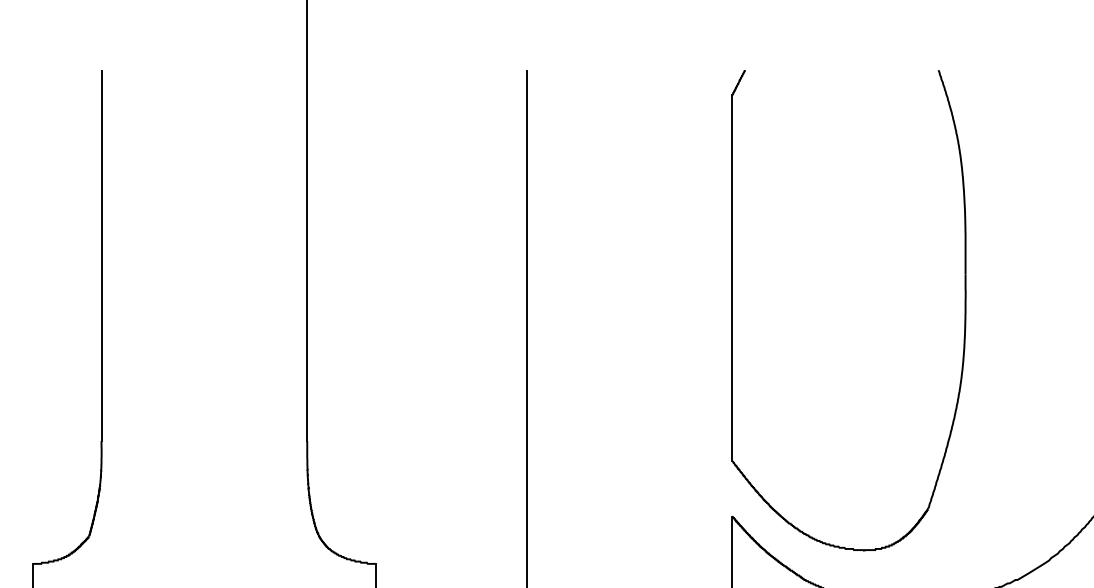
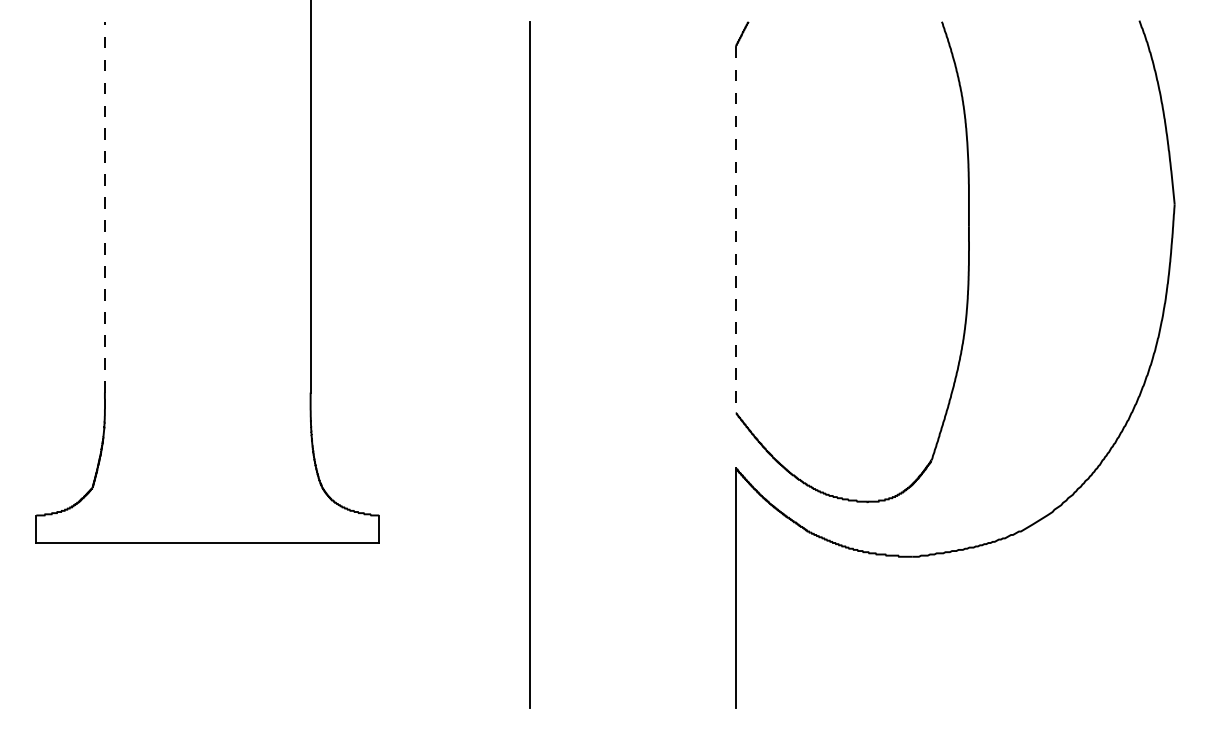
line: (101, 254) -> (104, 206), solid -> dashed
line: (732, 278) -> (735, 230), solid -> dashed

